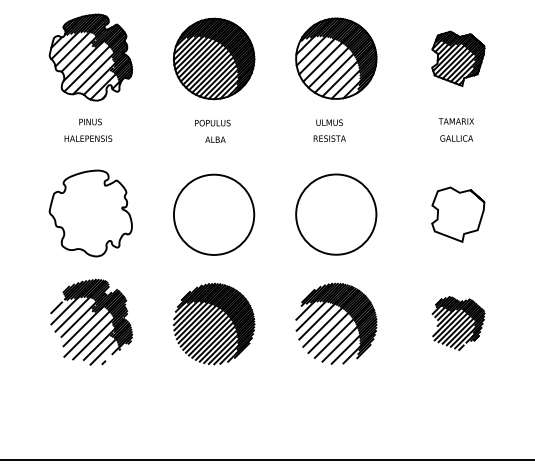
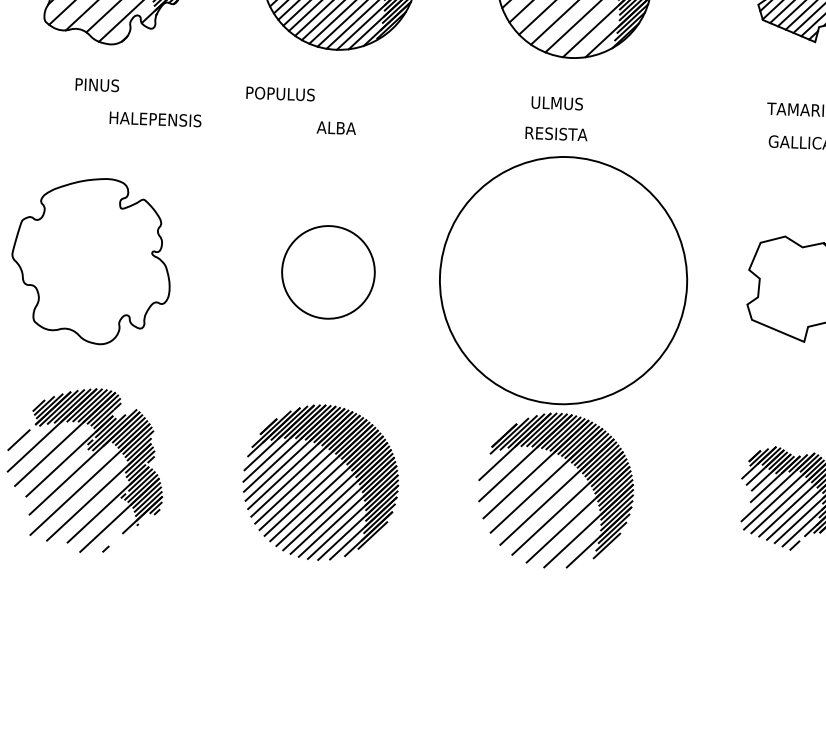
text: (212, 122) -> (279, 92), moved
text: (88, 138) -> (155, 118), moved
circle: (213, 214) -> (327, 271), size x0.6
circle: (336, 214) -> (563, 280), size x1.6

